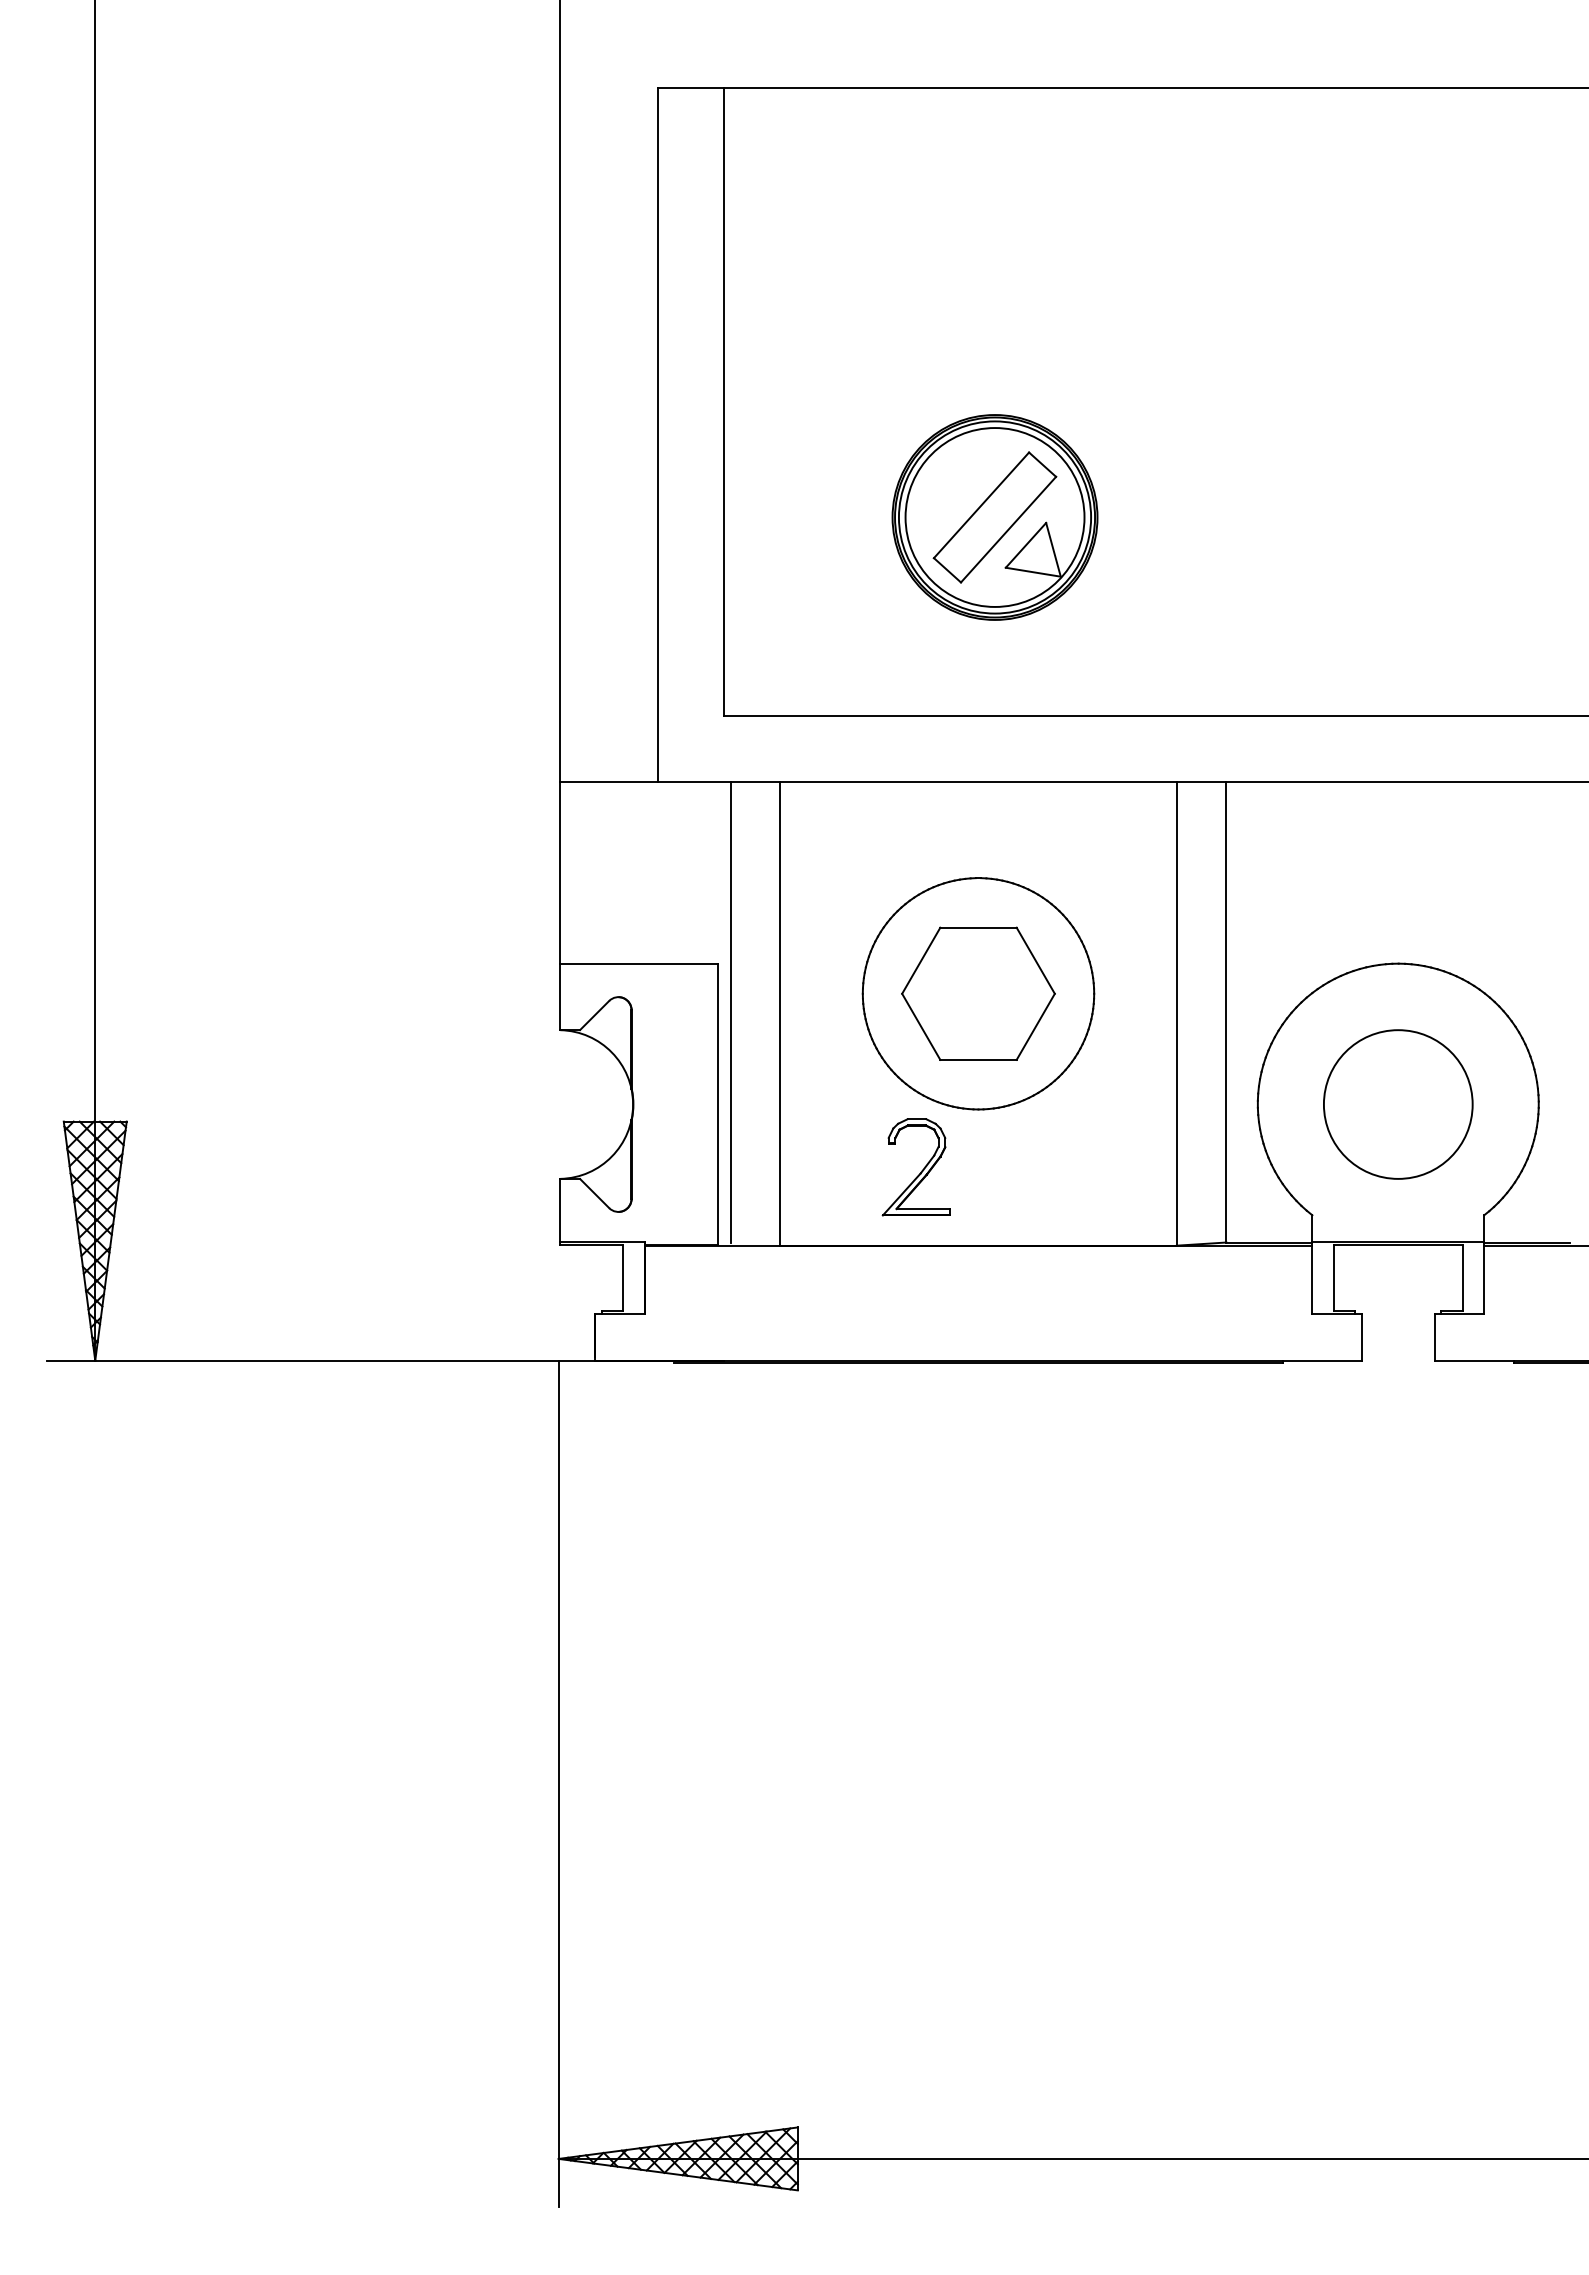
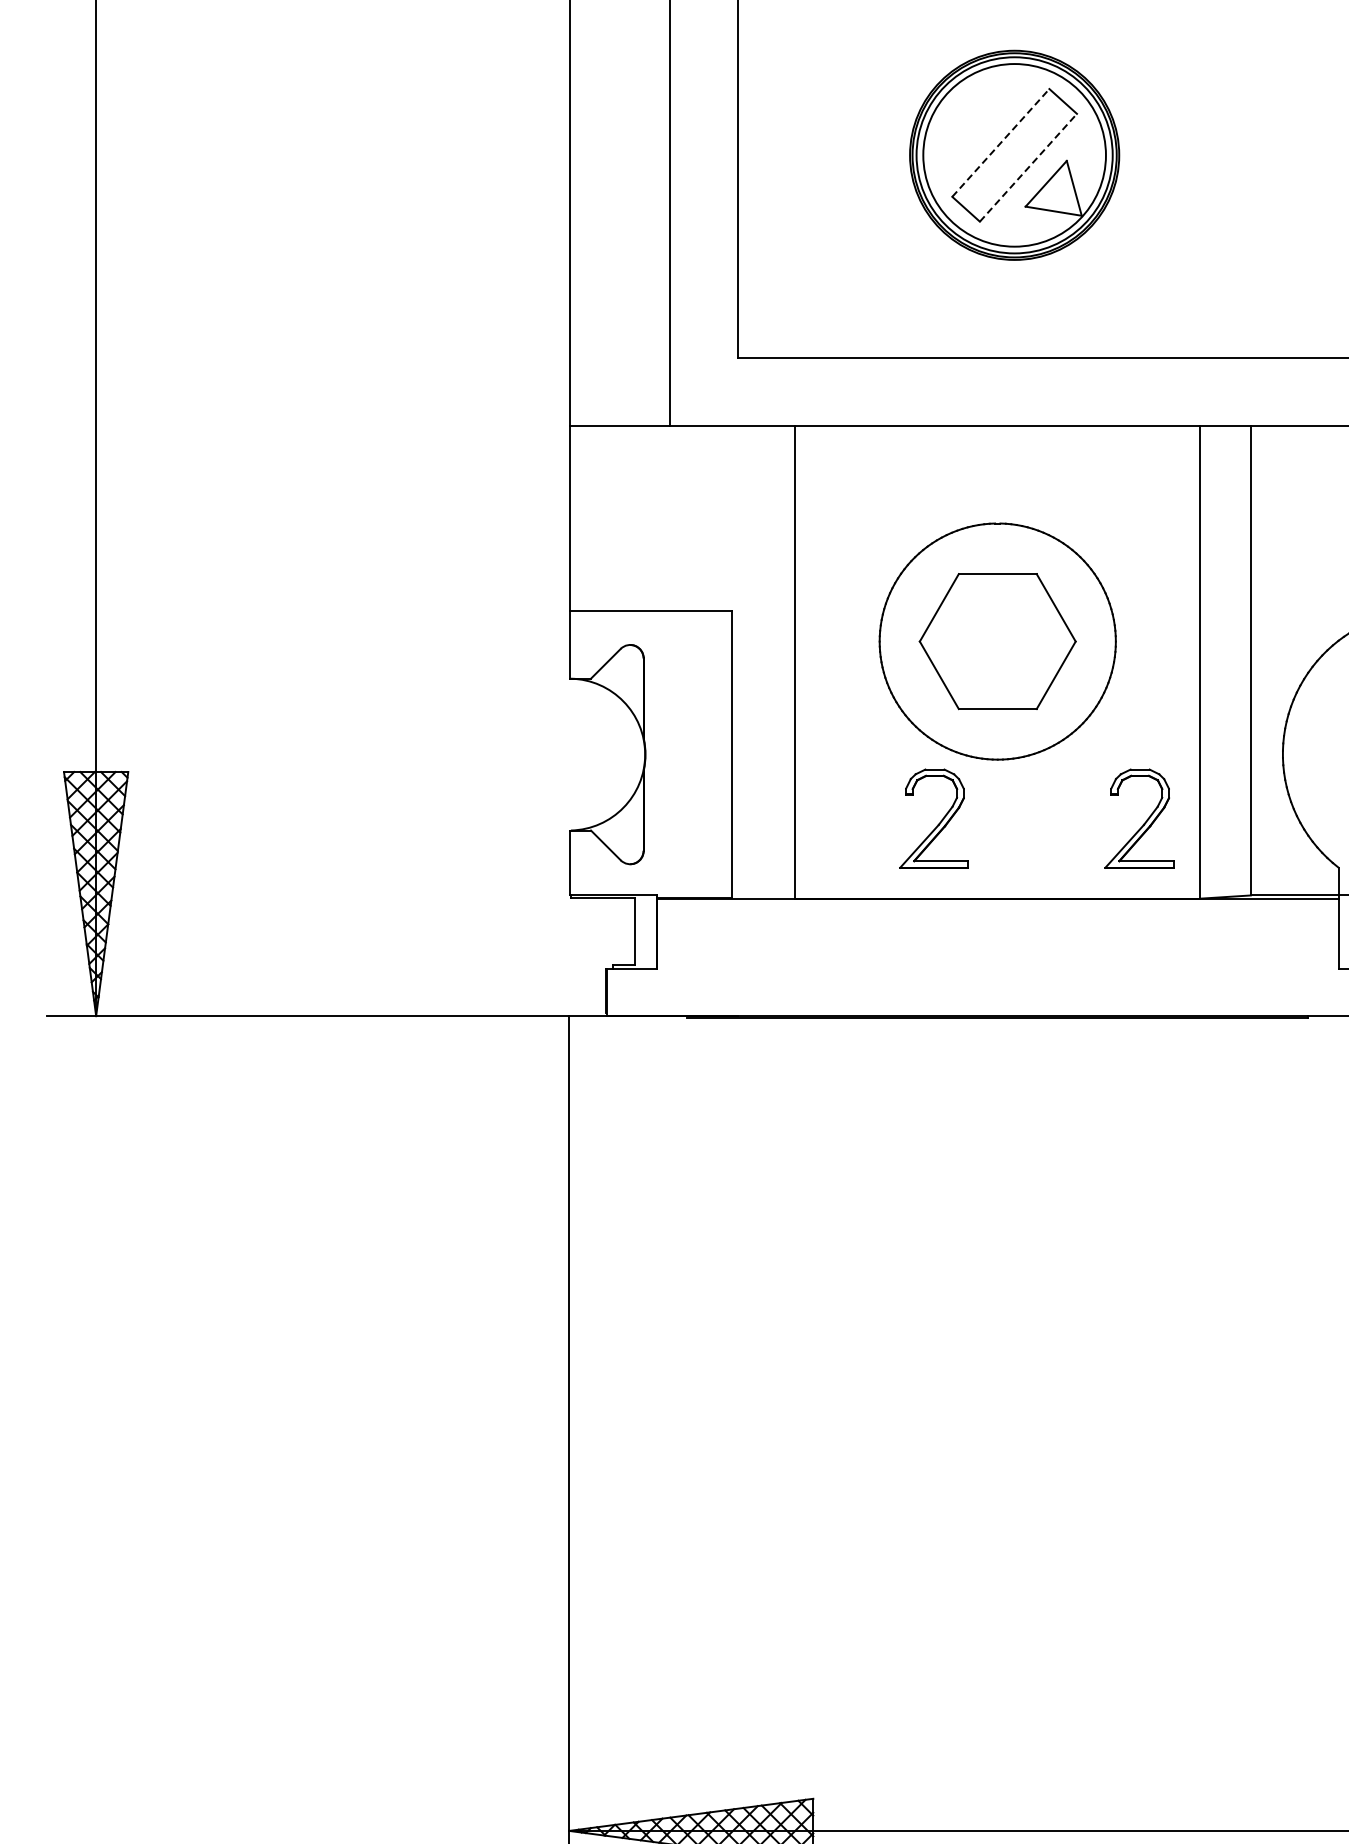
line: (981, 504) -> (1000, 142), solid -> dashed
line: (1008, 529) -> (1028, 167), solid -> dashed
line: (730, 1012) -> (744, 660), removed
part: (1122, 1170) -> (1144, 821), added

